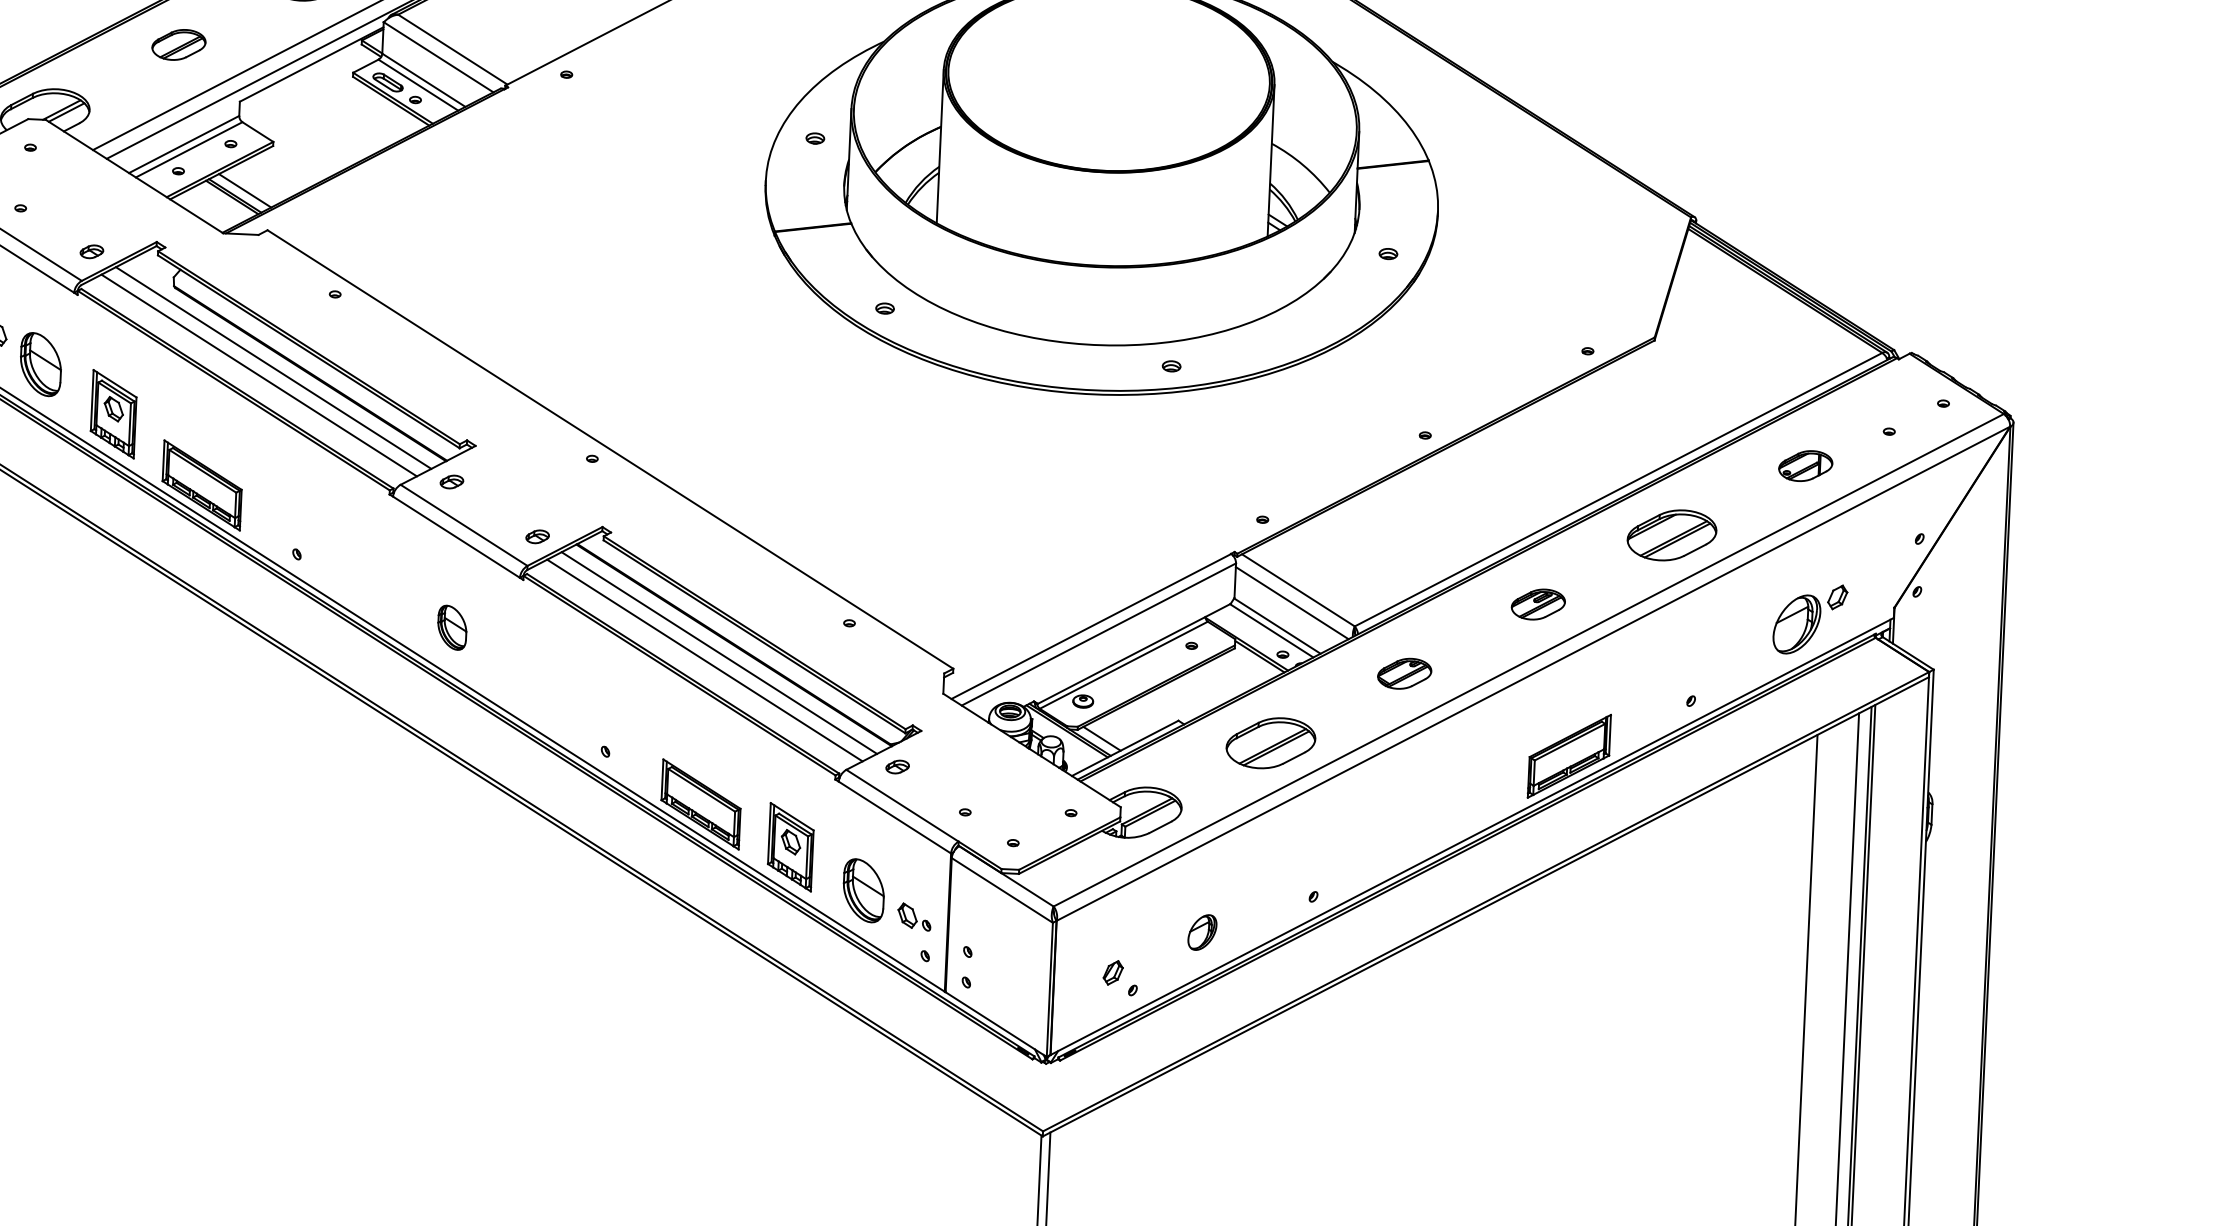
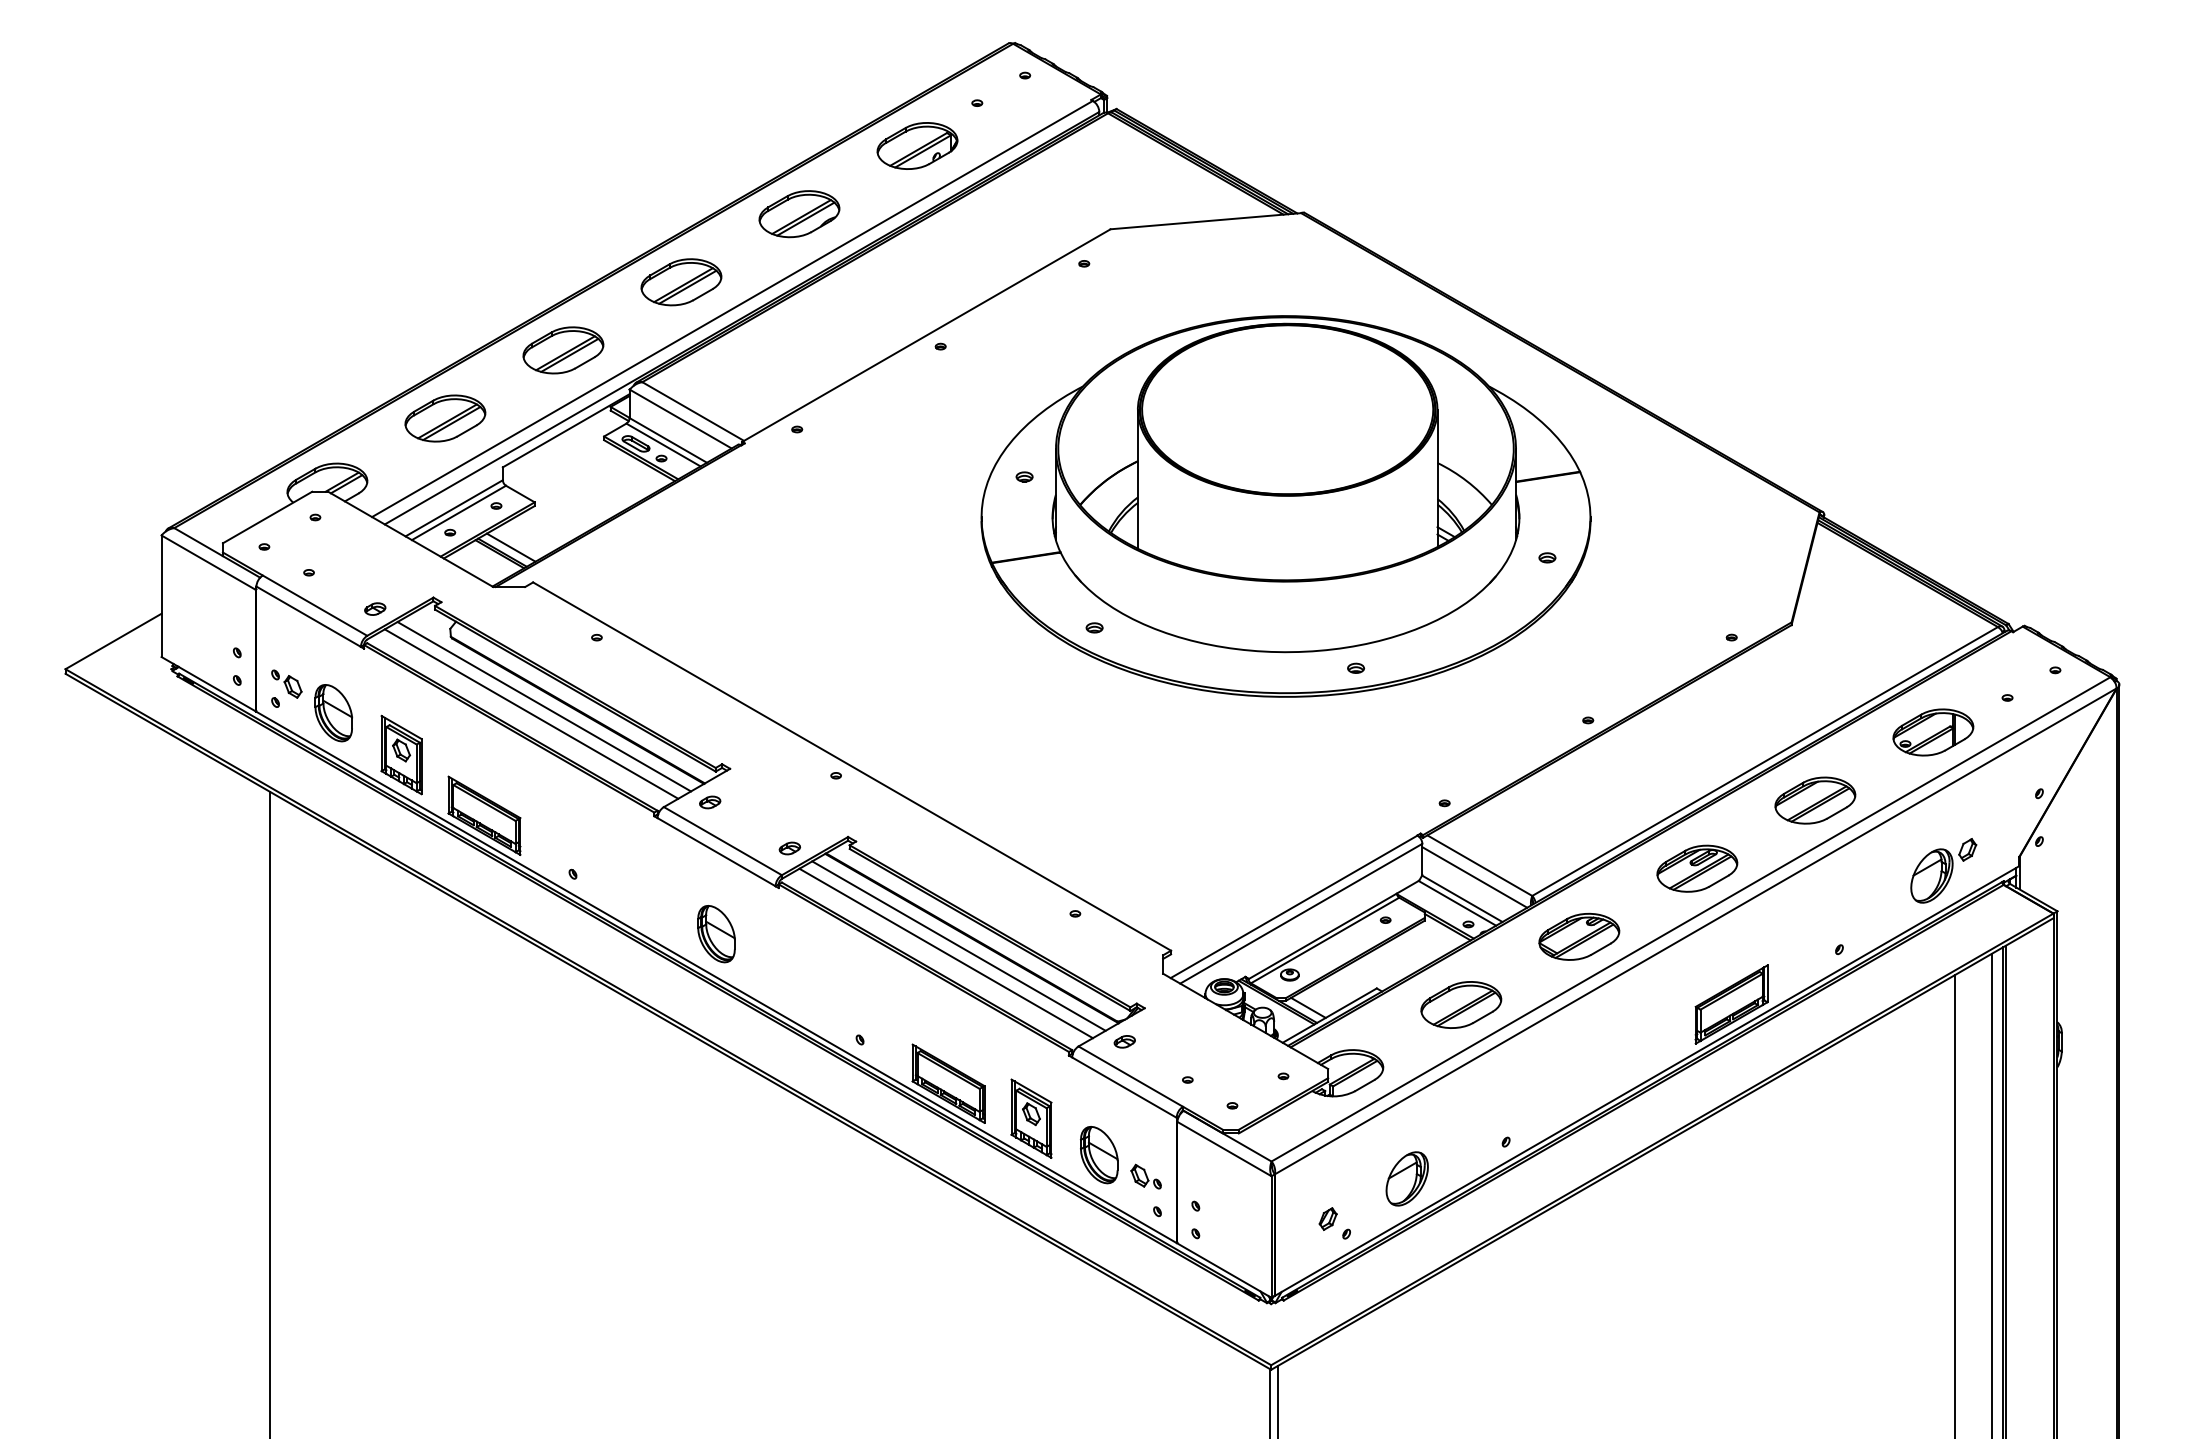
part: (179, 44) -> (445, 418), size x1.67
part: (1805, 466) -> (1933, 732), size x1.67
part: (1538, 604) -> (1697, 868), size x1.67
part: (452, 628) -> (716, 934), size x1.43
part: (1404, 673) -> (1579, 936), size x1.67
part: (1201, 932) -> (1406, 1178), size x1.67

